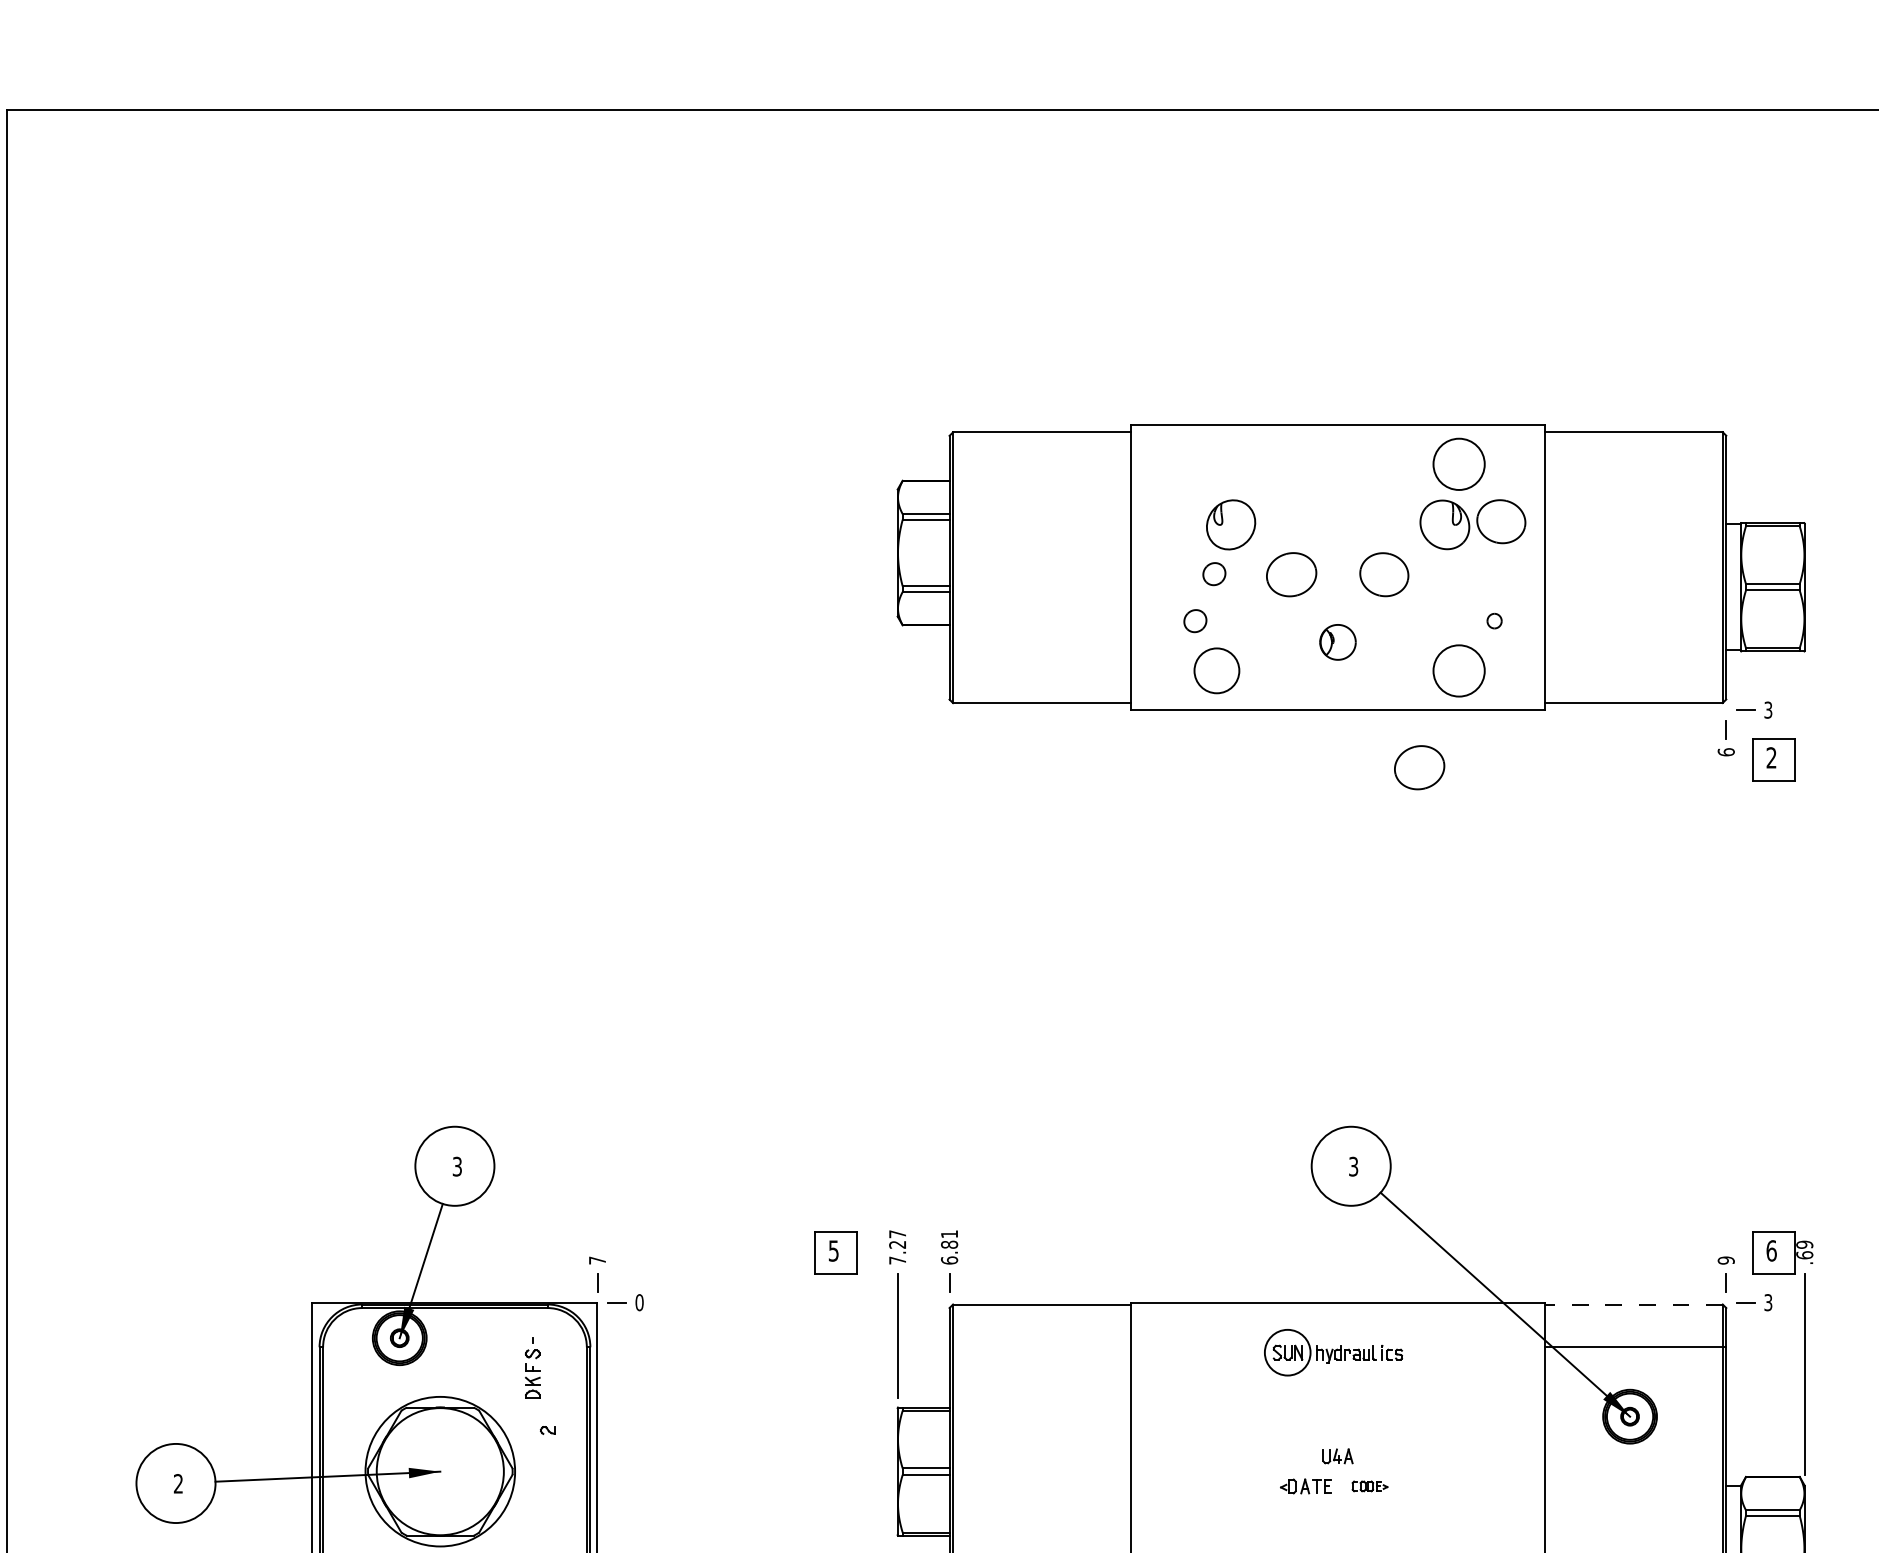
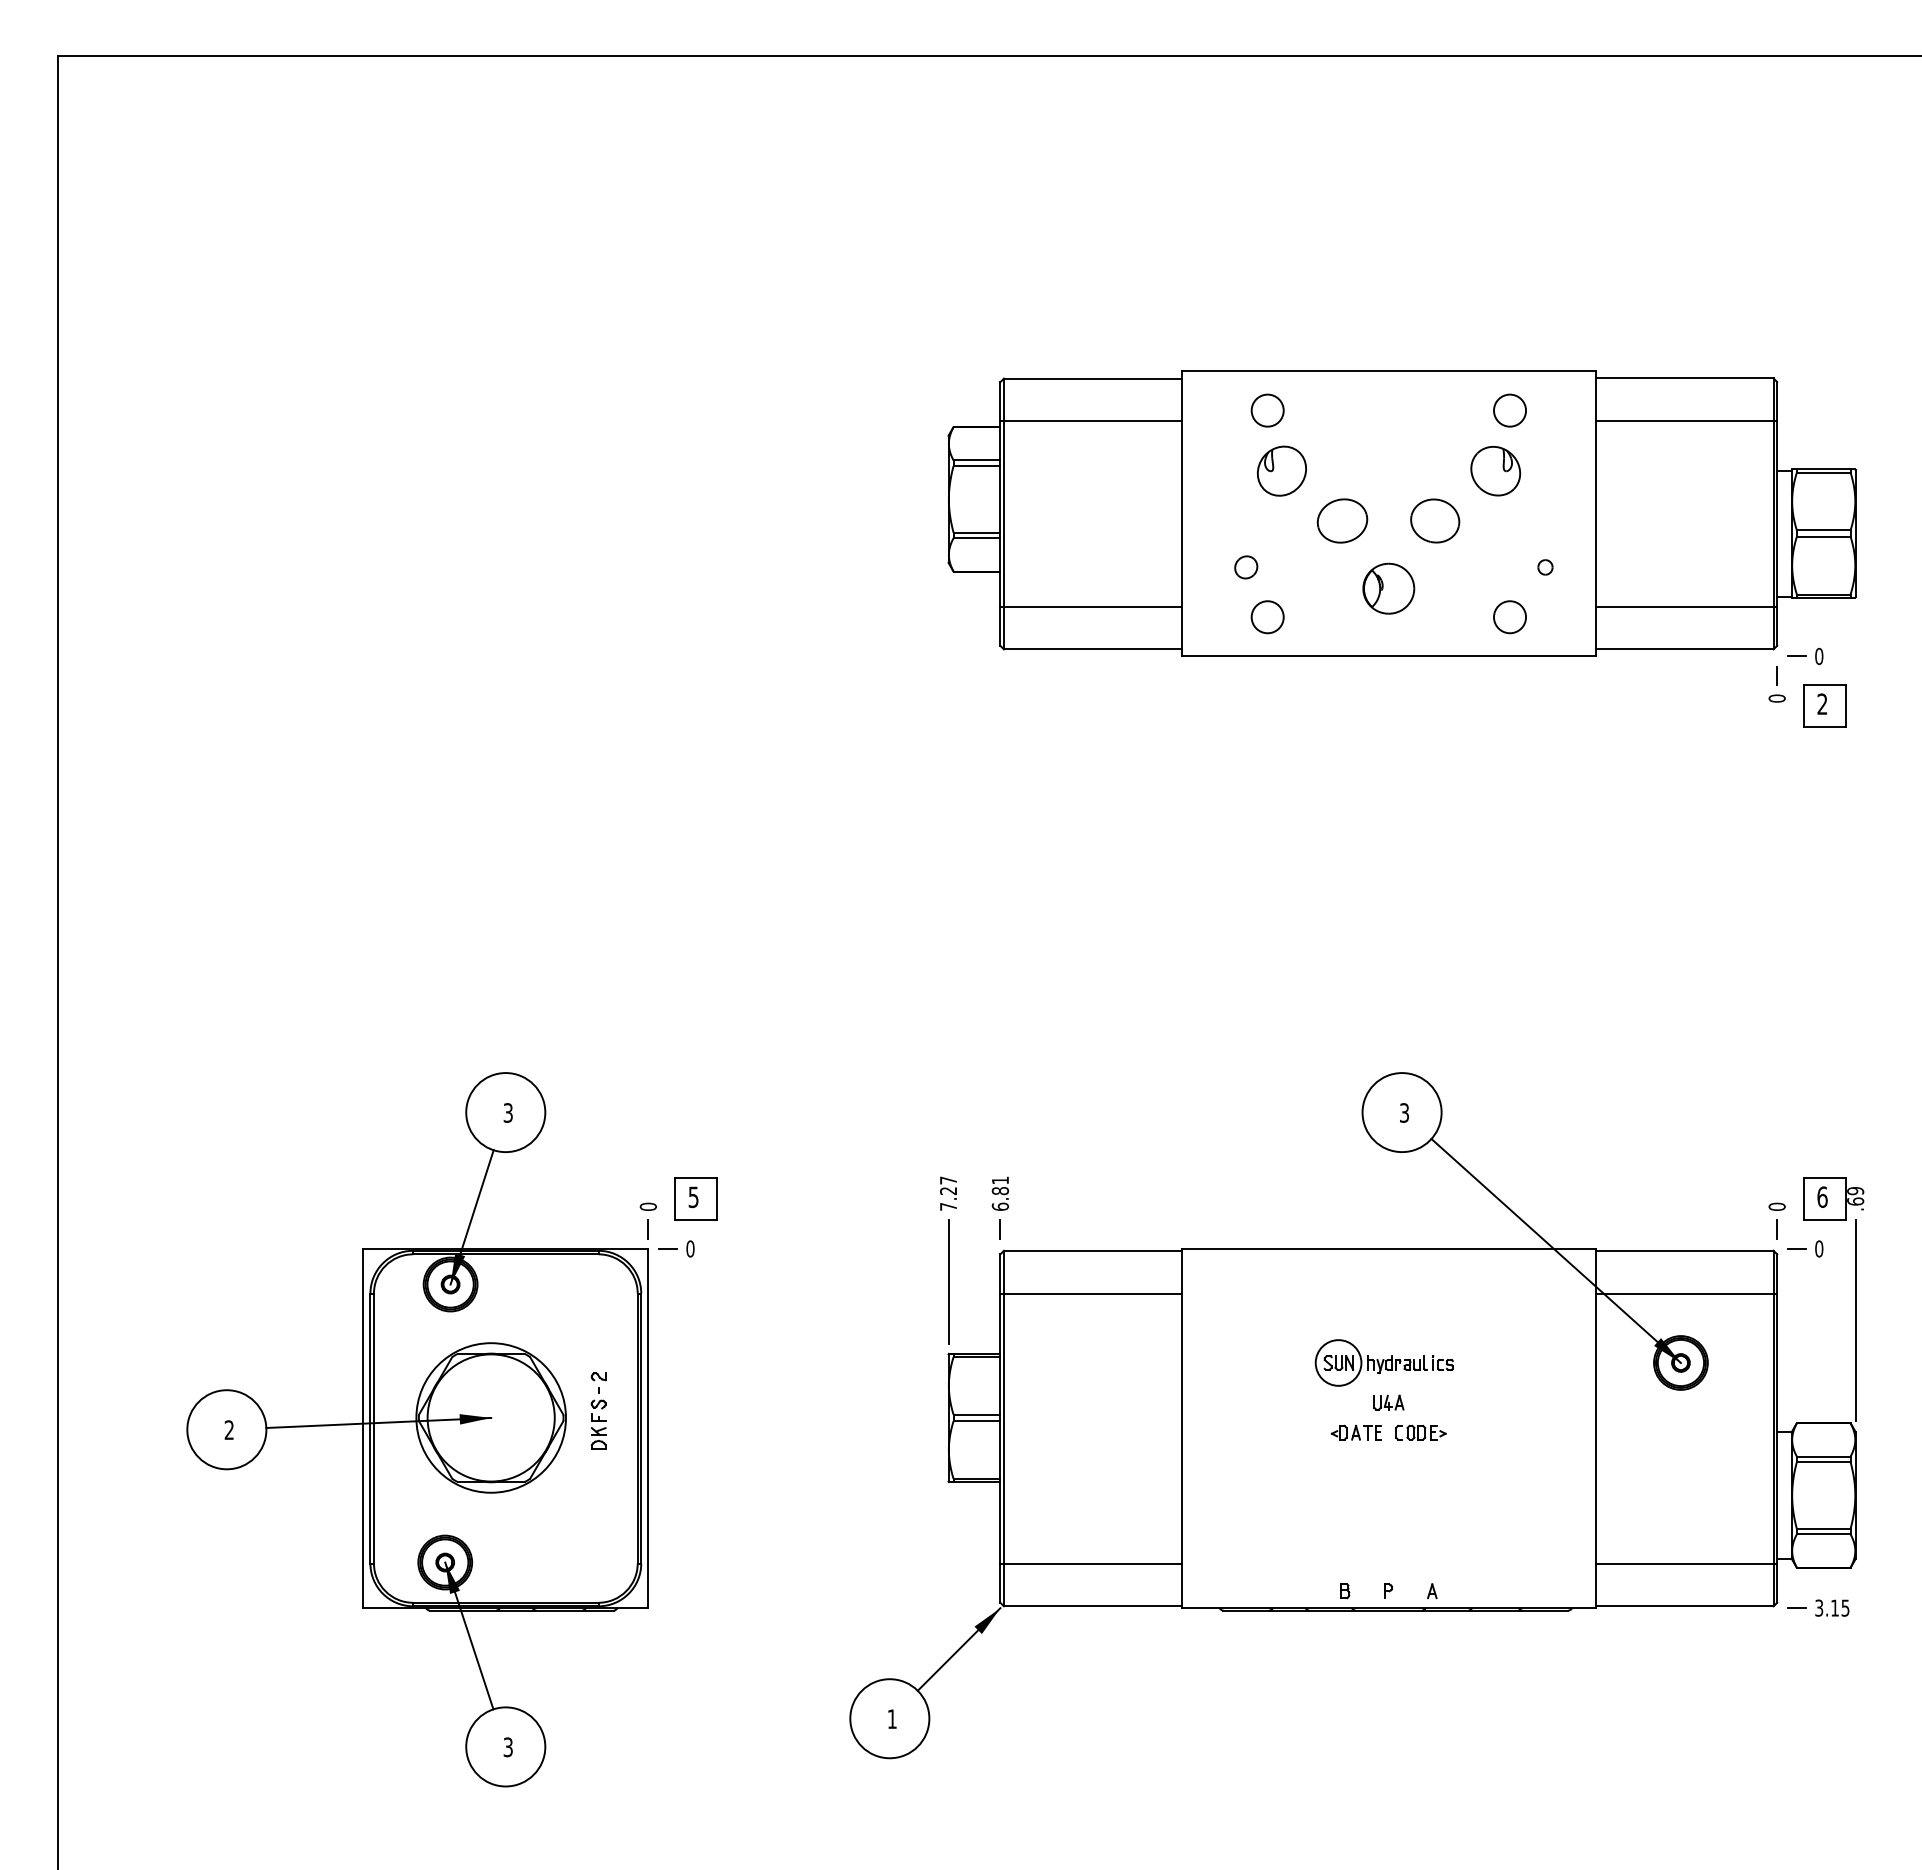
circle: (1216, 464) -> (1267, 410), added
circle: (1458, 464) -> (1509, 410), size x0.62
line: (1040, 475) -> (1091, 421), added
line: (1635, 475) -> (1686, 421), added
part: (1501, 521) -> (1552, 467), removed
part: (1214, 574) -> (1265, 520), removed
part: (1337, 642) -> (1388, 588), size x1.43
line: (1040, 660) -> (1091, 606), added
line: (1635, 660) -> (1686, 606), added
circle: (1216, 671) -> (1267, 617), size x0.71
circle: (1458, 671) -> (1509, 617), size x0.62
text: (1768, 710) -> (1819, 656), 3 -> 0
text: (1725, 752) -> (1776, 698), 6 -> 0
part: (1419, 767) -> (1470, 713), removed
part: (835, 1252) -> (695, 1198), moved
text: (596, 1260) -> (647, 1206), 7 -> 0
text: (1726, 1260) -> (1777, 1206), 9 -> 0
text: (1768, 1302) -> (1819, 1248), 3 -> 0
line: (1633, 1304) -> (1684, 1250), dashed -> solid
line: (1040, 1347) -> (1091, 1293), added
part: (1332, 1352) -> (1383, 1362), moved
part: (532, 1368) -> (598, 1418), moved
part: (1369, 1486) -> (1420, 1432), size x1.43

